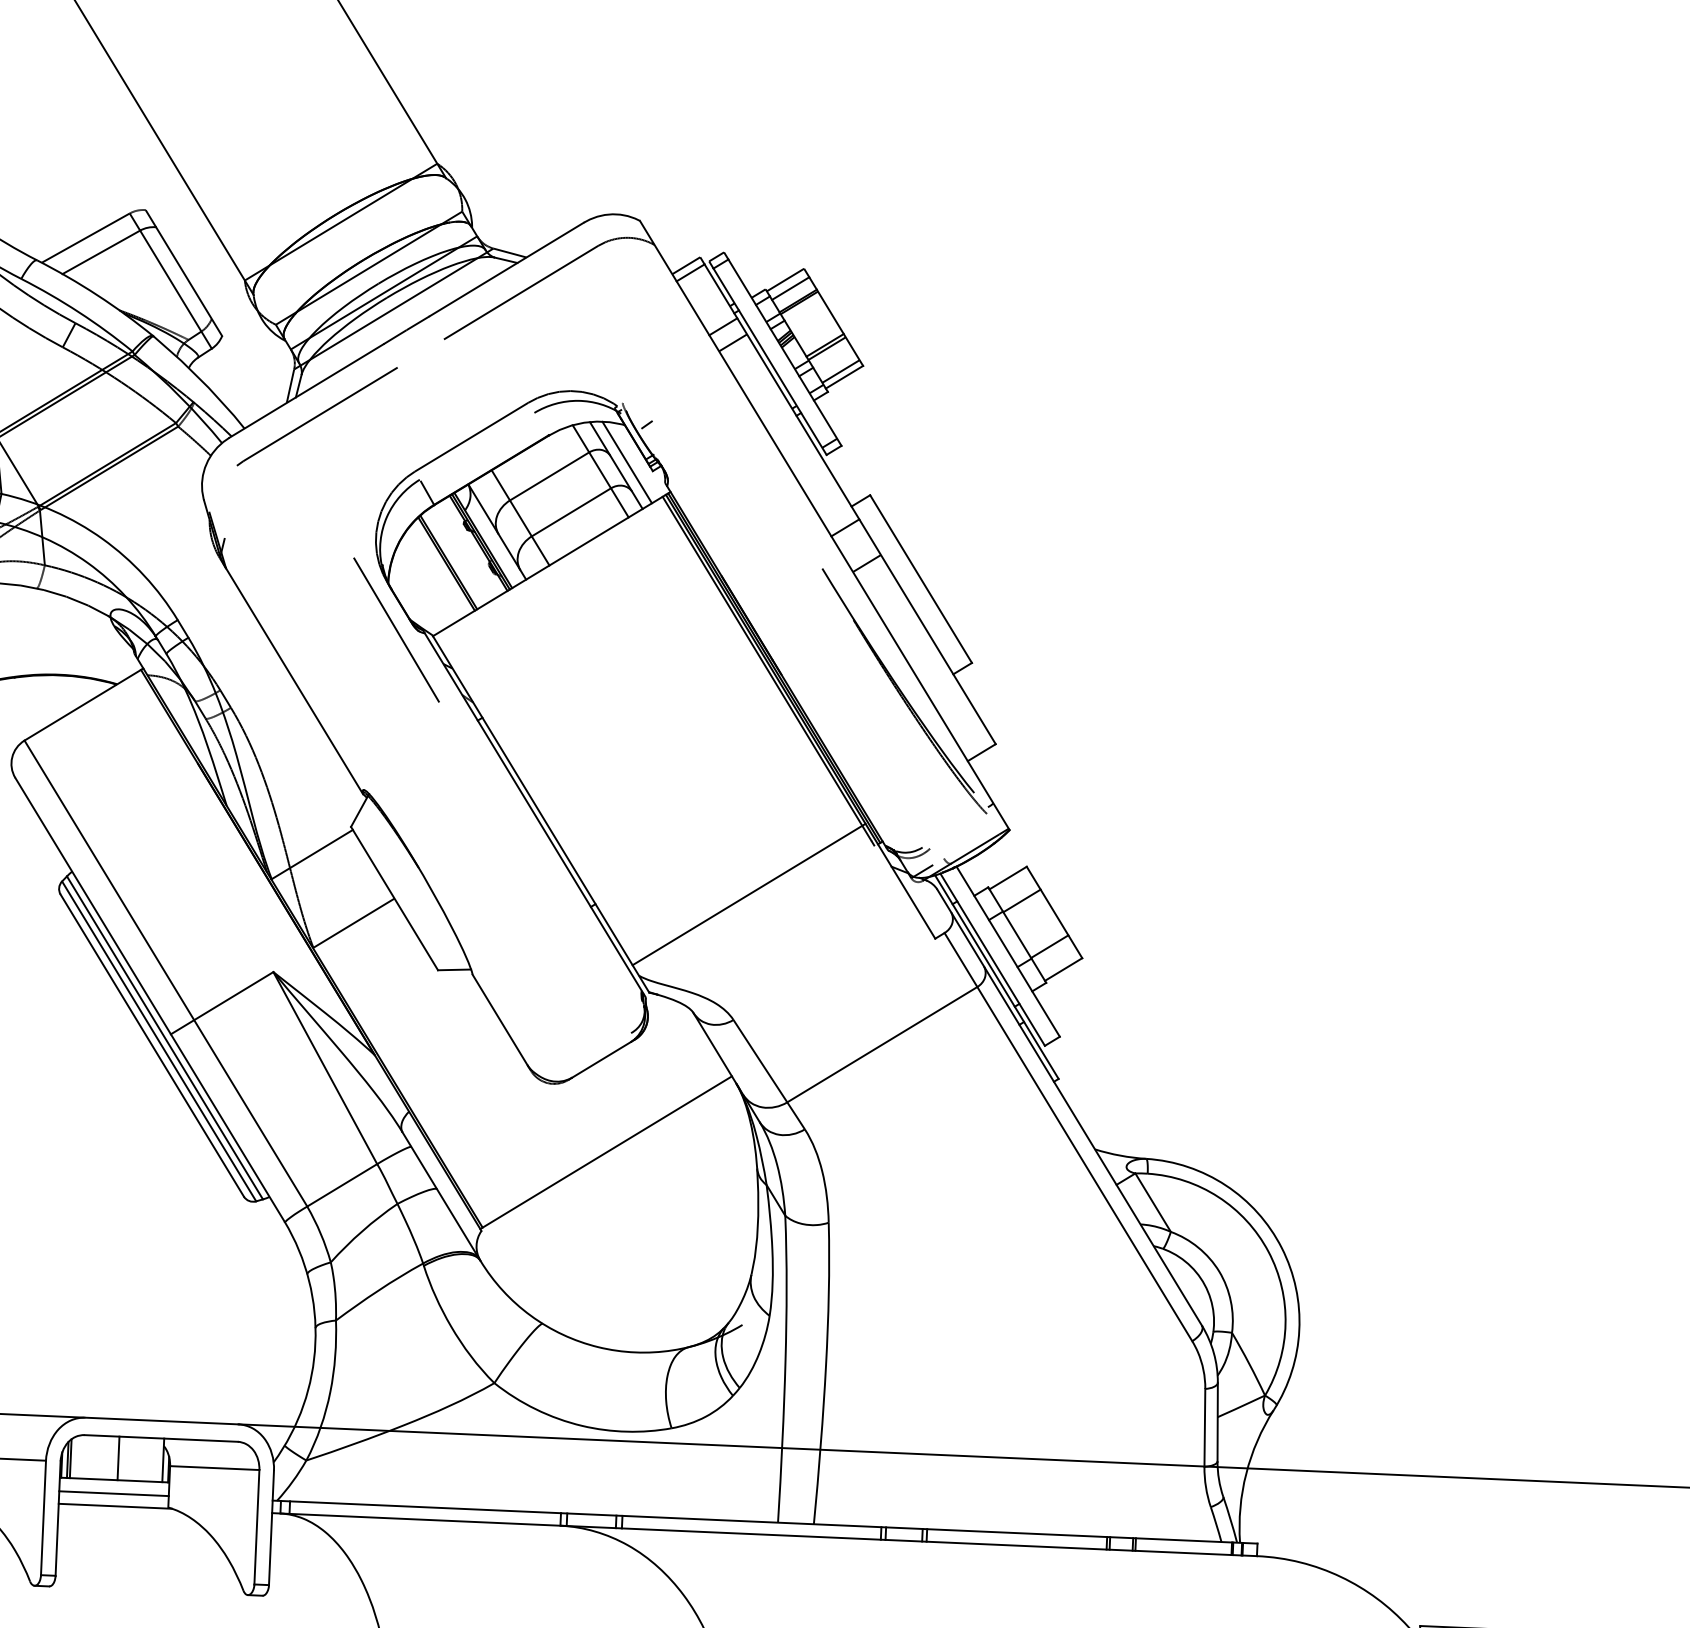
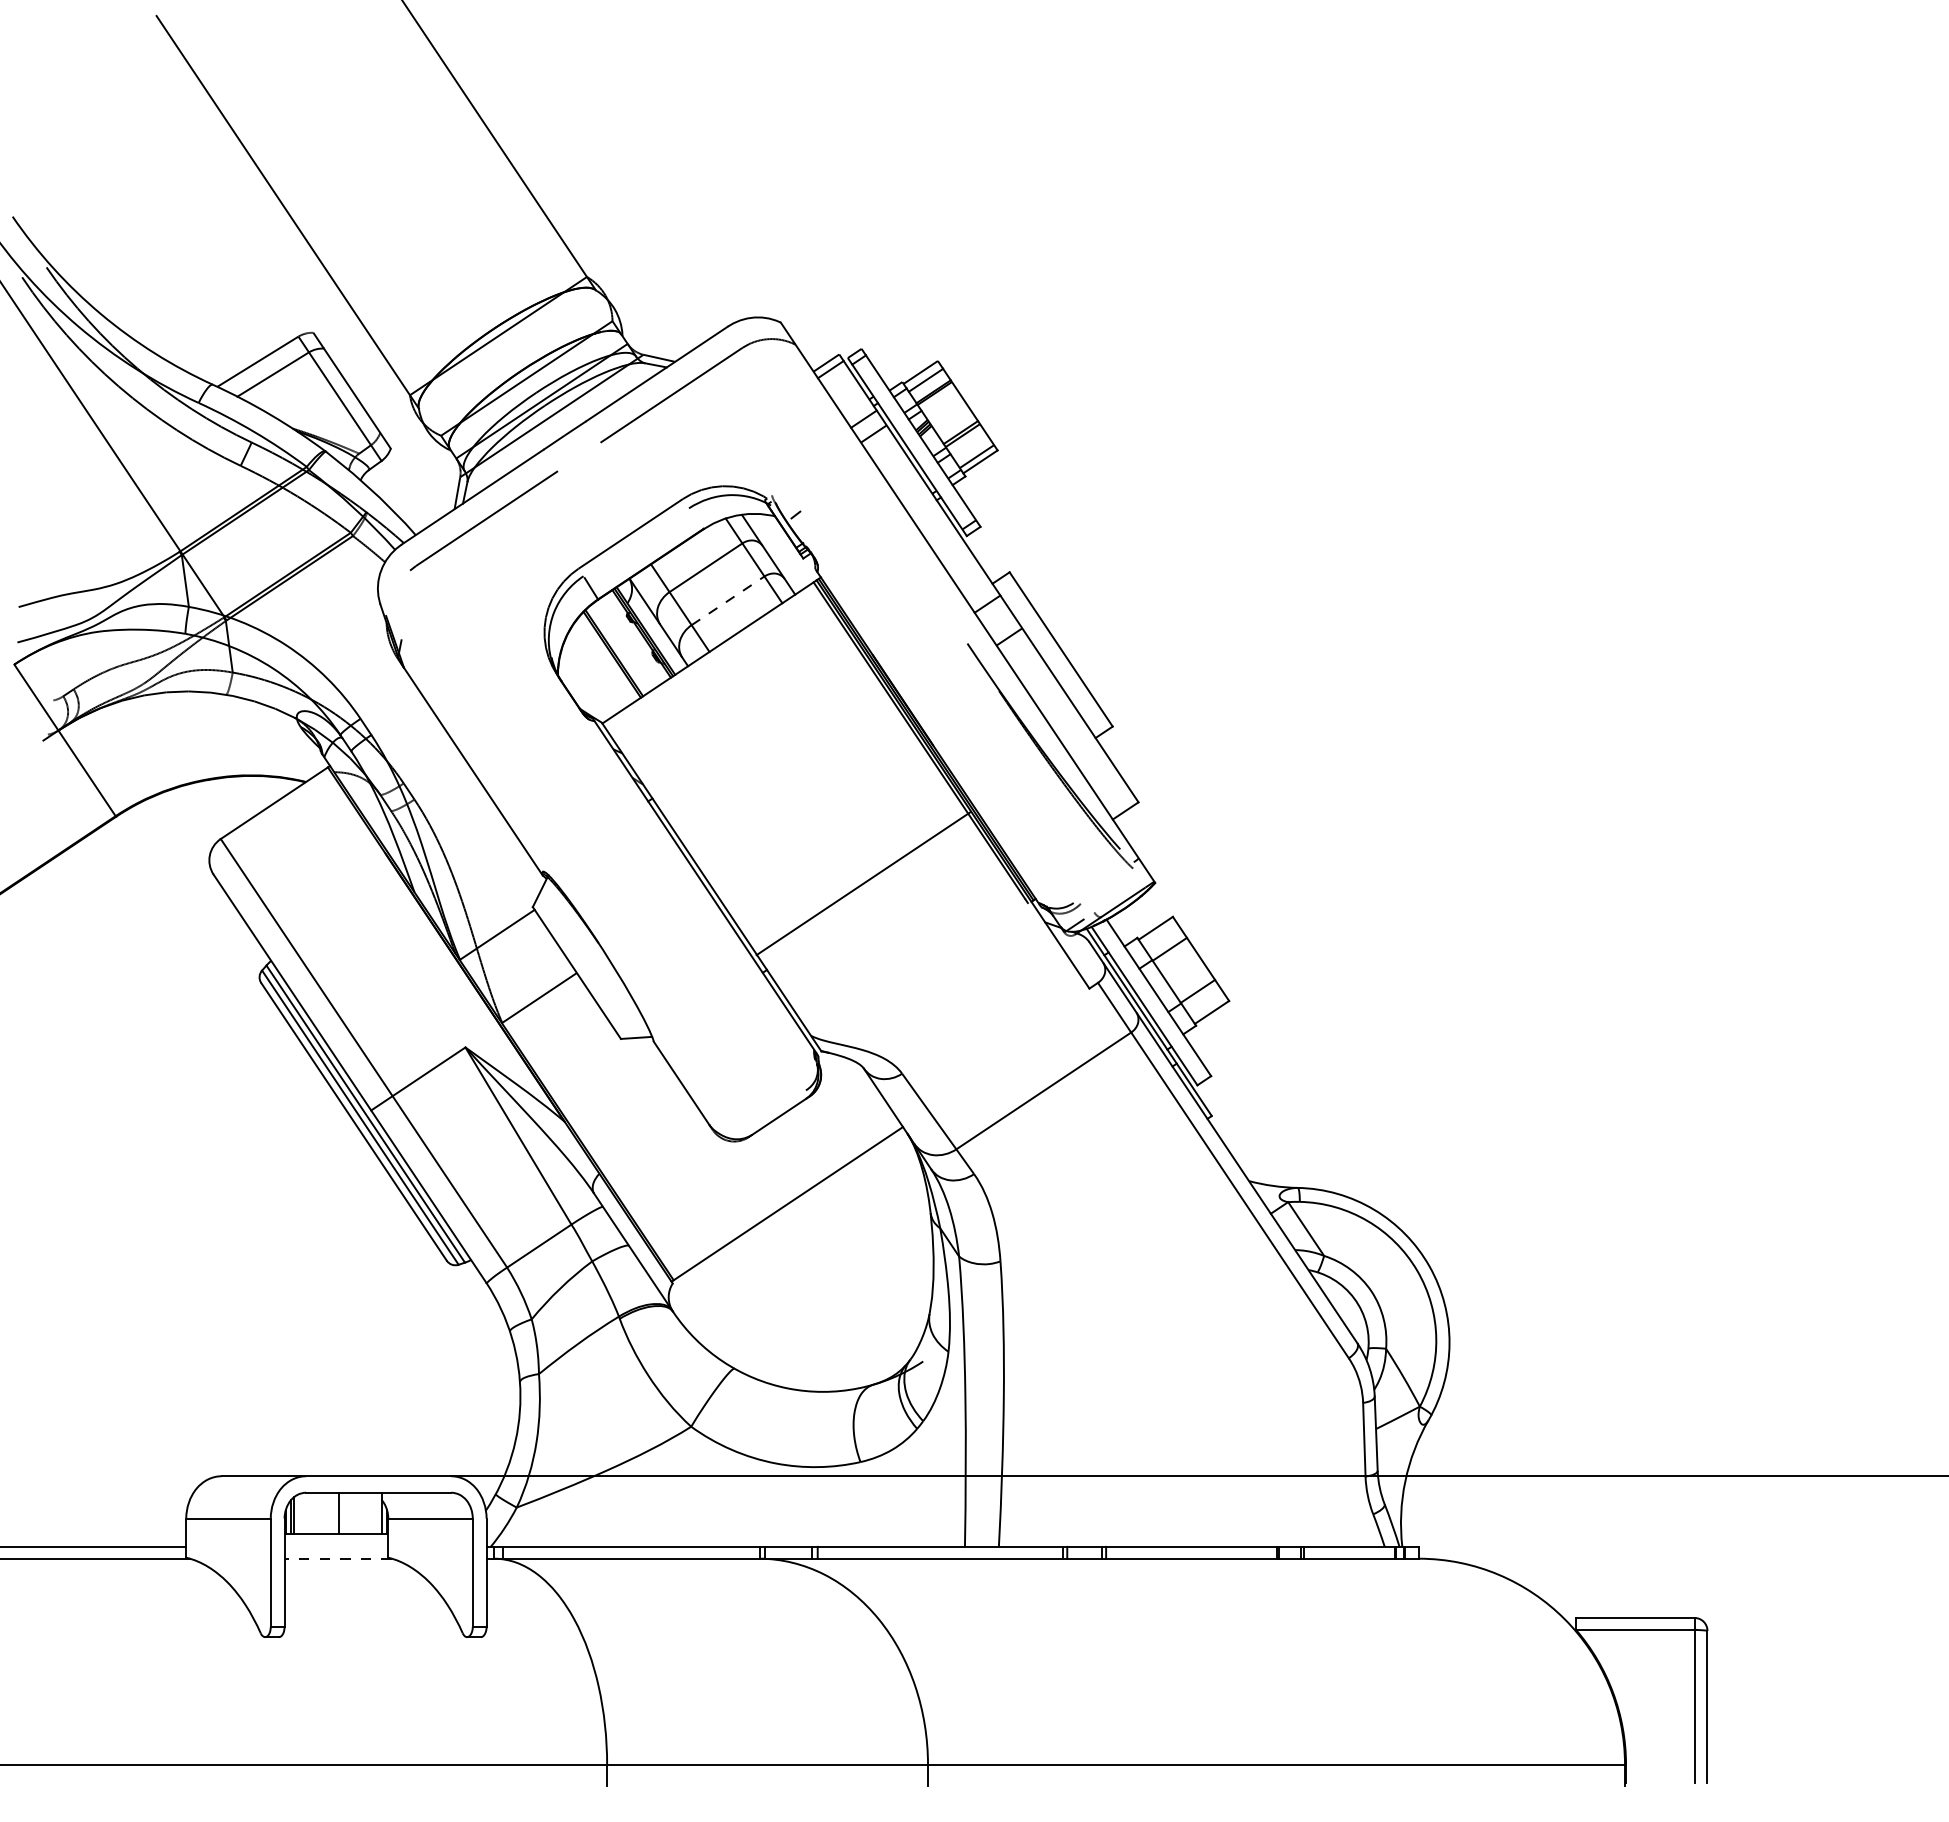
line: (626, 462) -> (778, 551), removed
line: (571, 512) -> (728, 600), solid -> dashed
line: (396, 630) -> (567, 719), removed
line: (748, 894) -> (863, 883), moved
line: (114, 1493) -> (336, 1546), removed
line: (115, 1506) -> (338, 1558), solid -> dashed

